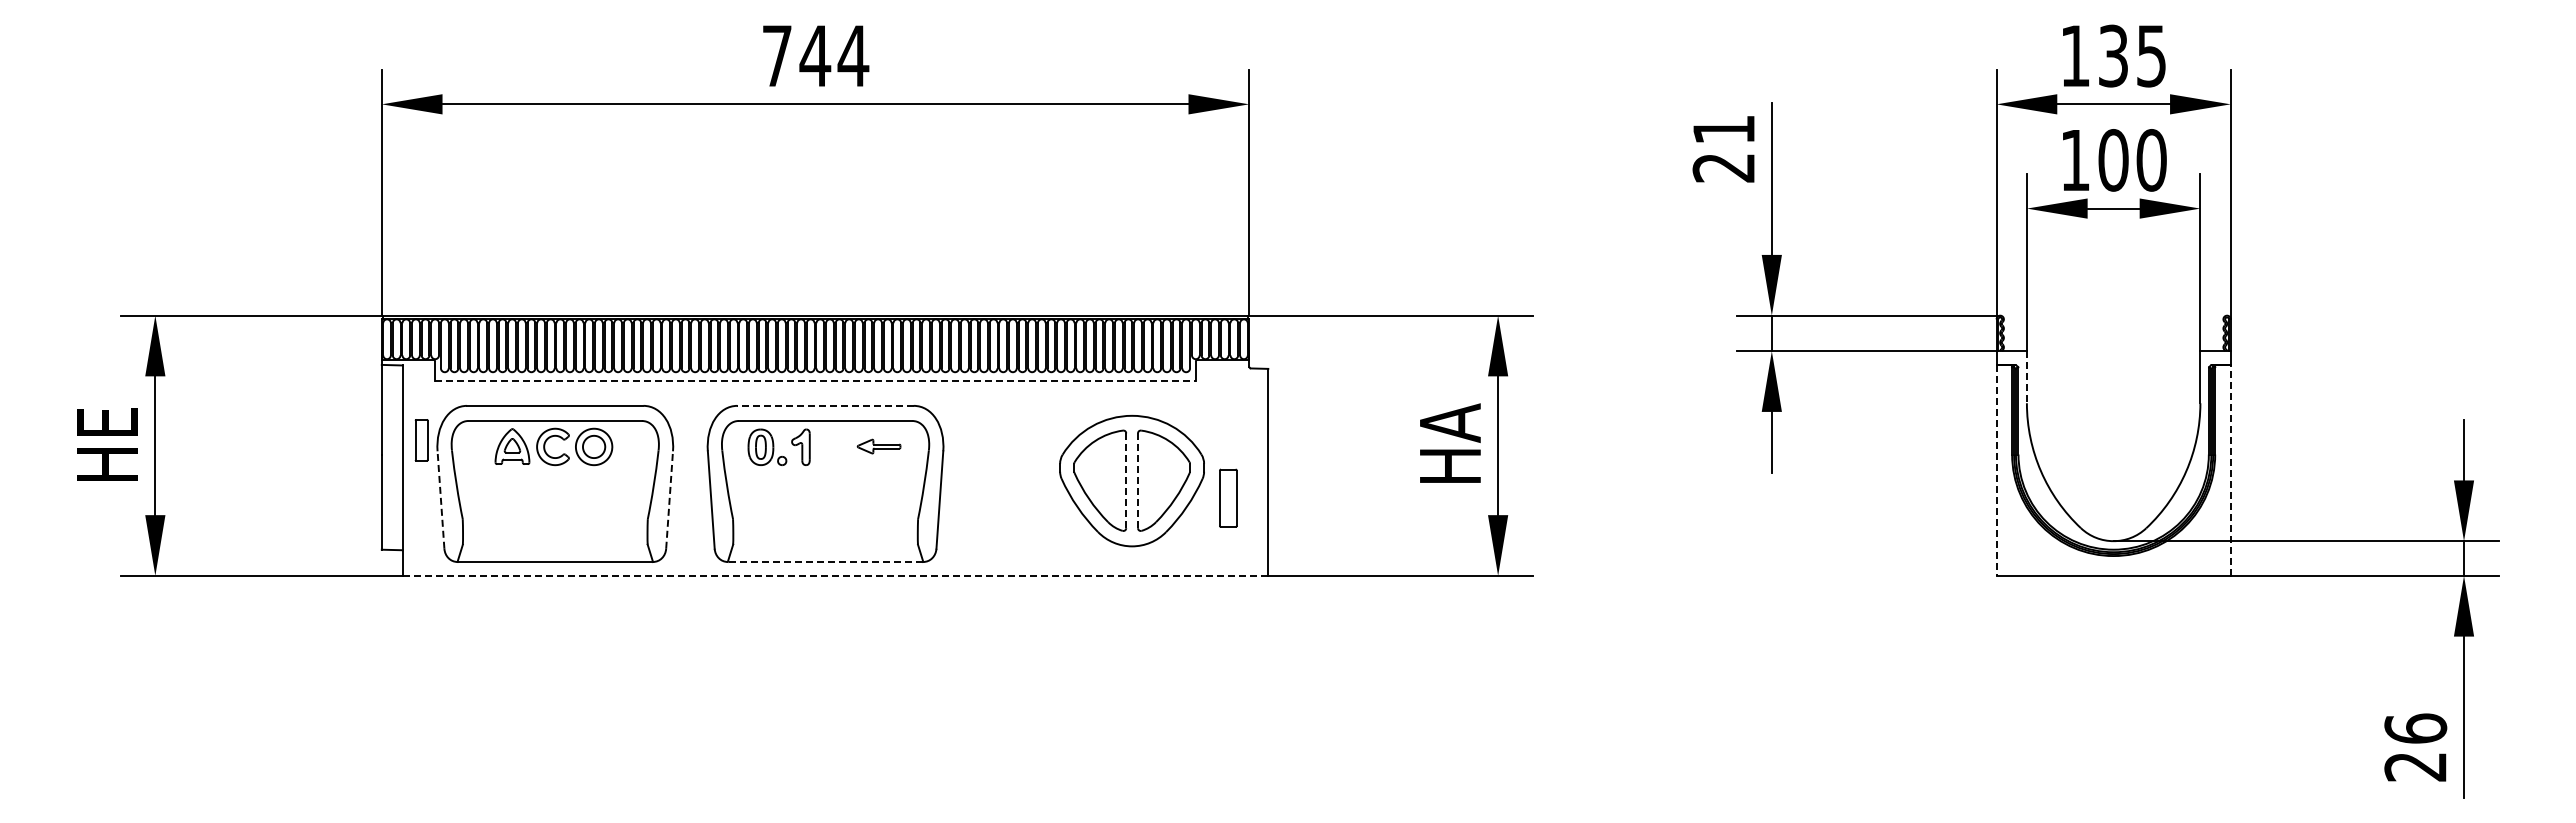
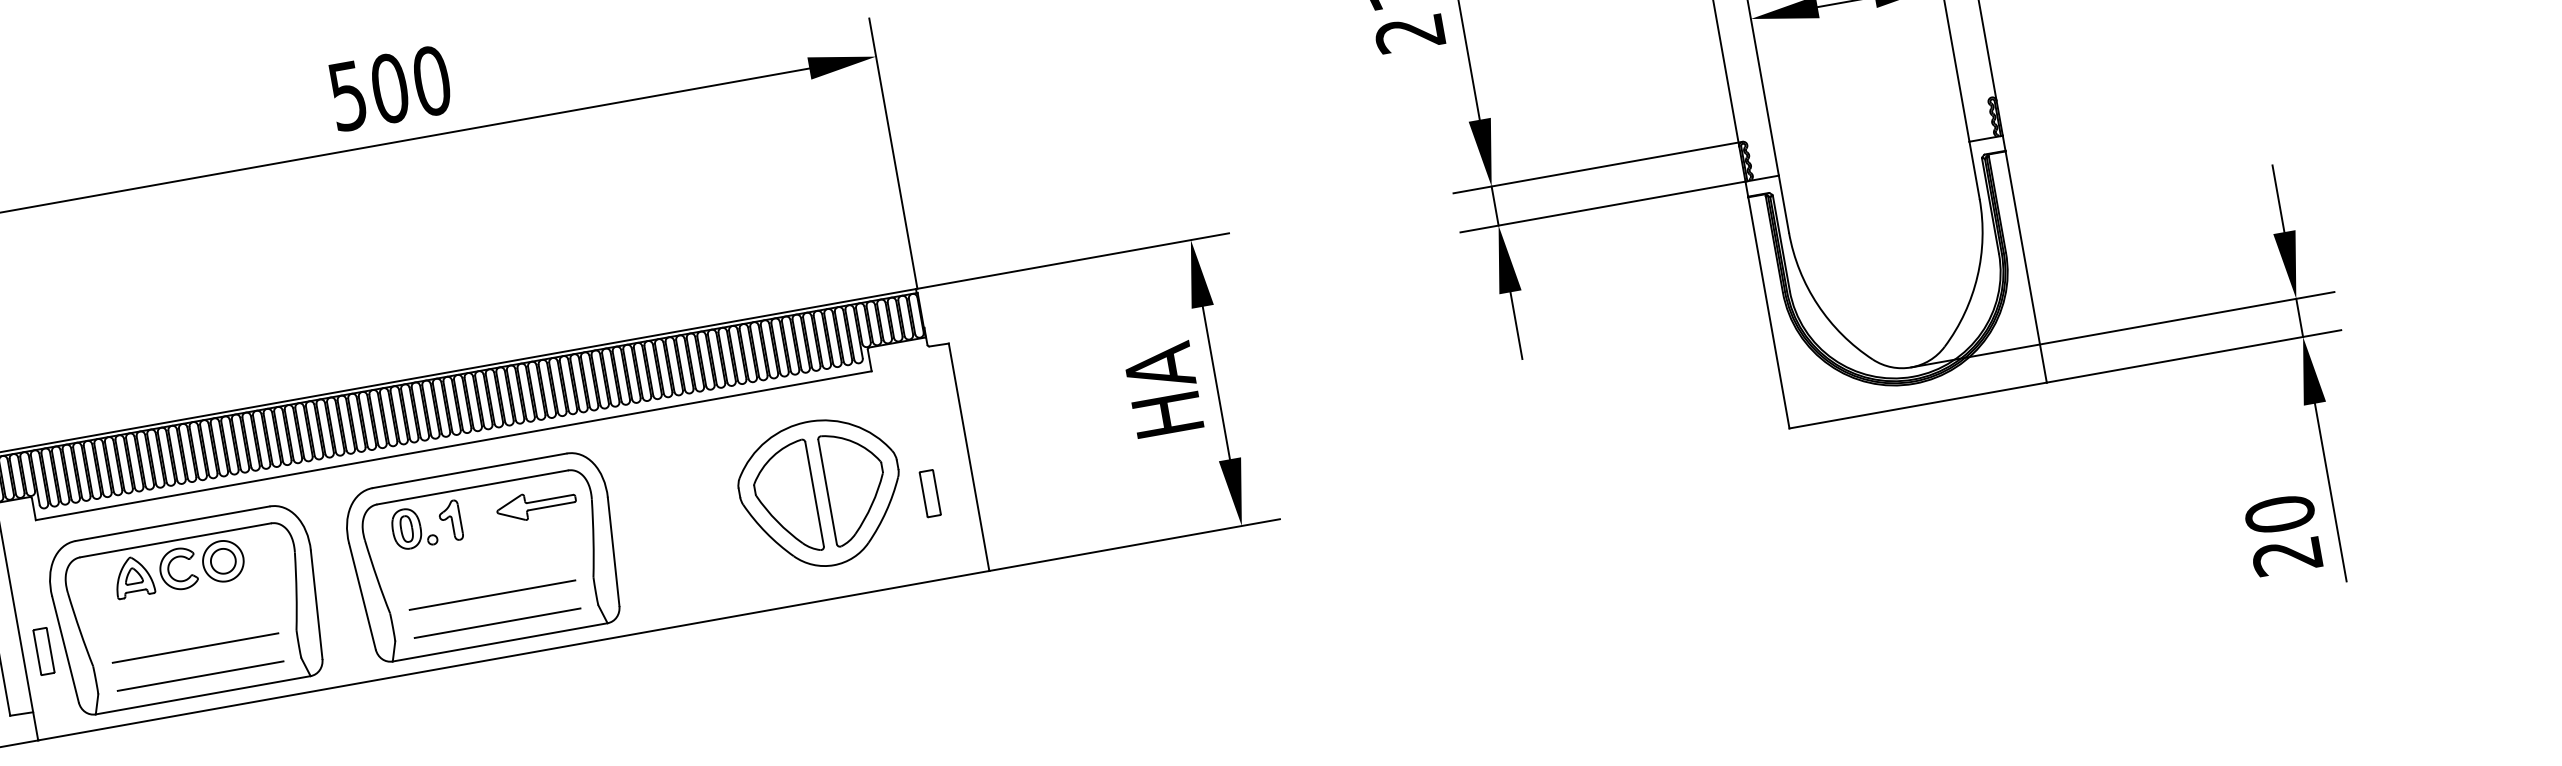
text: (816, 55) -> (391, 87), 744 -> 500
line: (2026, 377) -> (1783, 204), dashed -> solid
line: (816, 381) -> (454, 445), dashed -> solid
line: (825, 405) -> (469, 470), dashed -> solid
part: (421, 440) -> (43, 651), moved
part: (878, 446) -> (535, 505), size x1.67
line: (2230, 470) -> (2025, 266), dashed -> solid
line: (1996, 471) -> (1768, 313), dashed -> solid
line: (1126, 480) -> (814, 493), dashed -> solid
line: (1138, 481) -> (828, 492), dashed -> solid
part: (1228, 498) -> (930, 493), size x0.71
line: (440, 500) -> (65, 650), dashed -> solid
line: (669, 500) -> (316, 605), dashed -> solid
line: (555, 519) -> (195, 648), added
line: (825, 519) -> (491, 595), added
line: (555, 544) -> (200, 676), added
line: (825, 544) -> (496, 623), added
line: (825, 561) -> (500, 641), dashed -> solid
line: (835, 575) -> (513, 655), dashed -> solid
text: (2415, 728) -> (2279, 514), 26 -> 20

